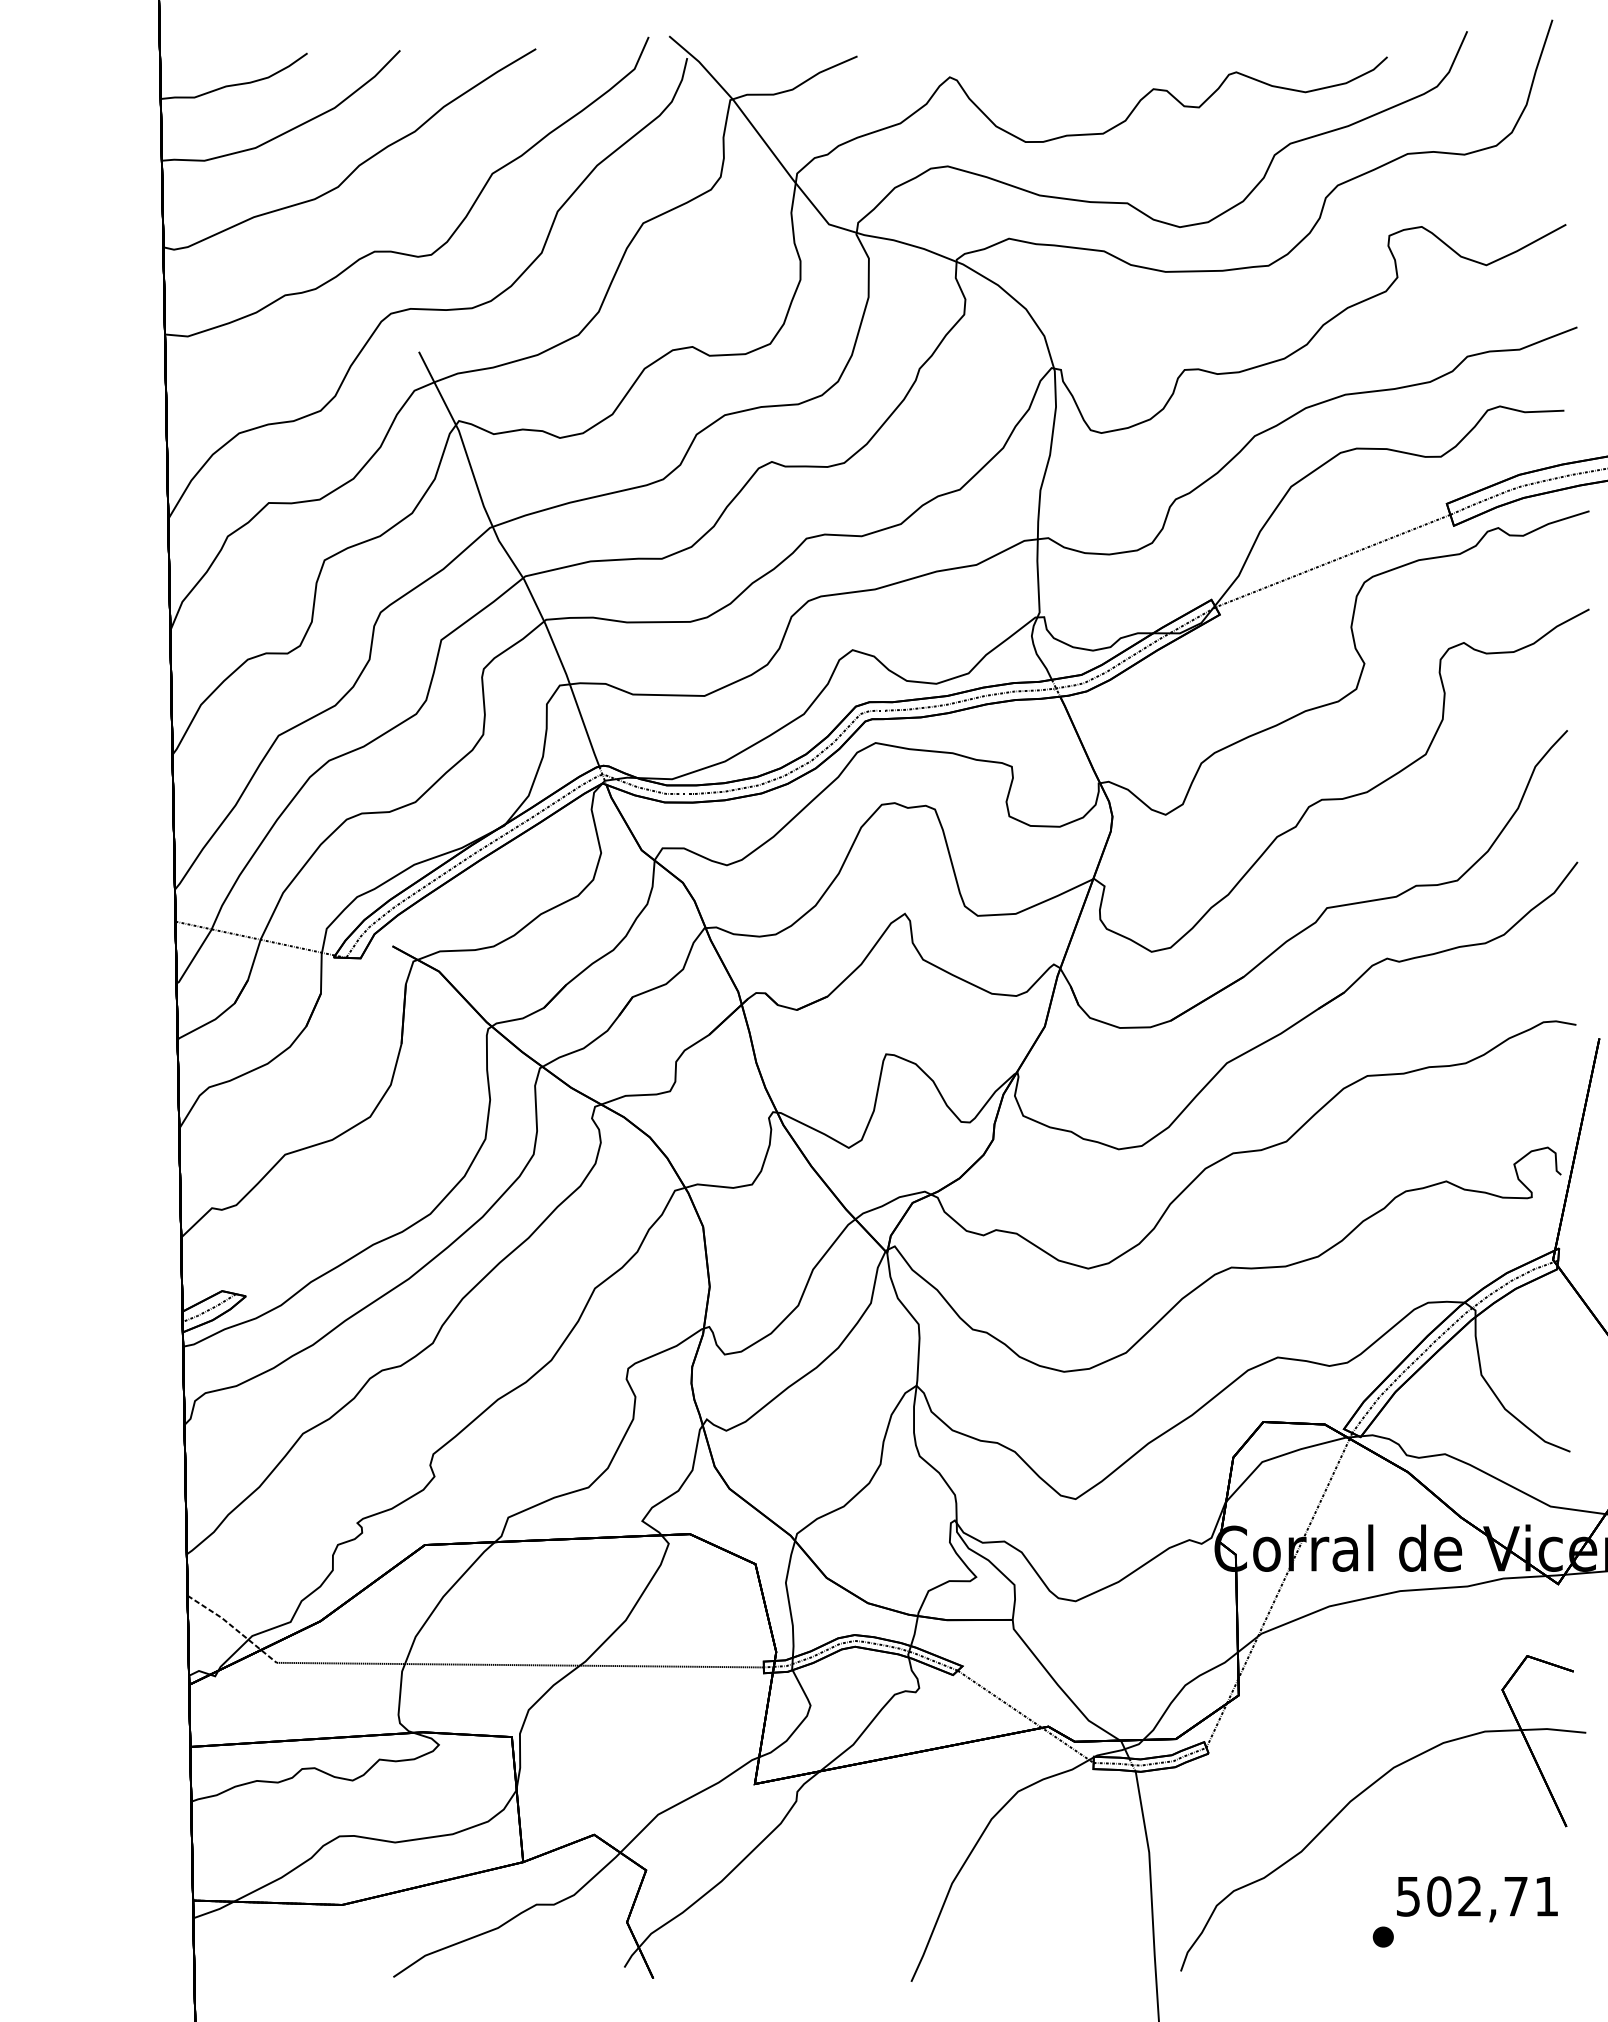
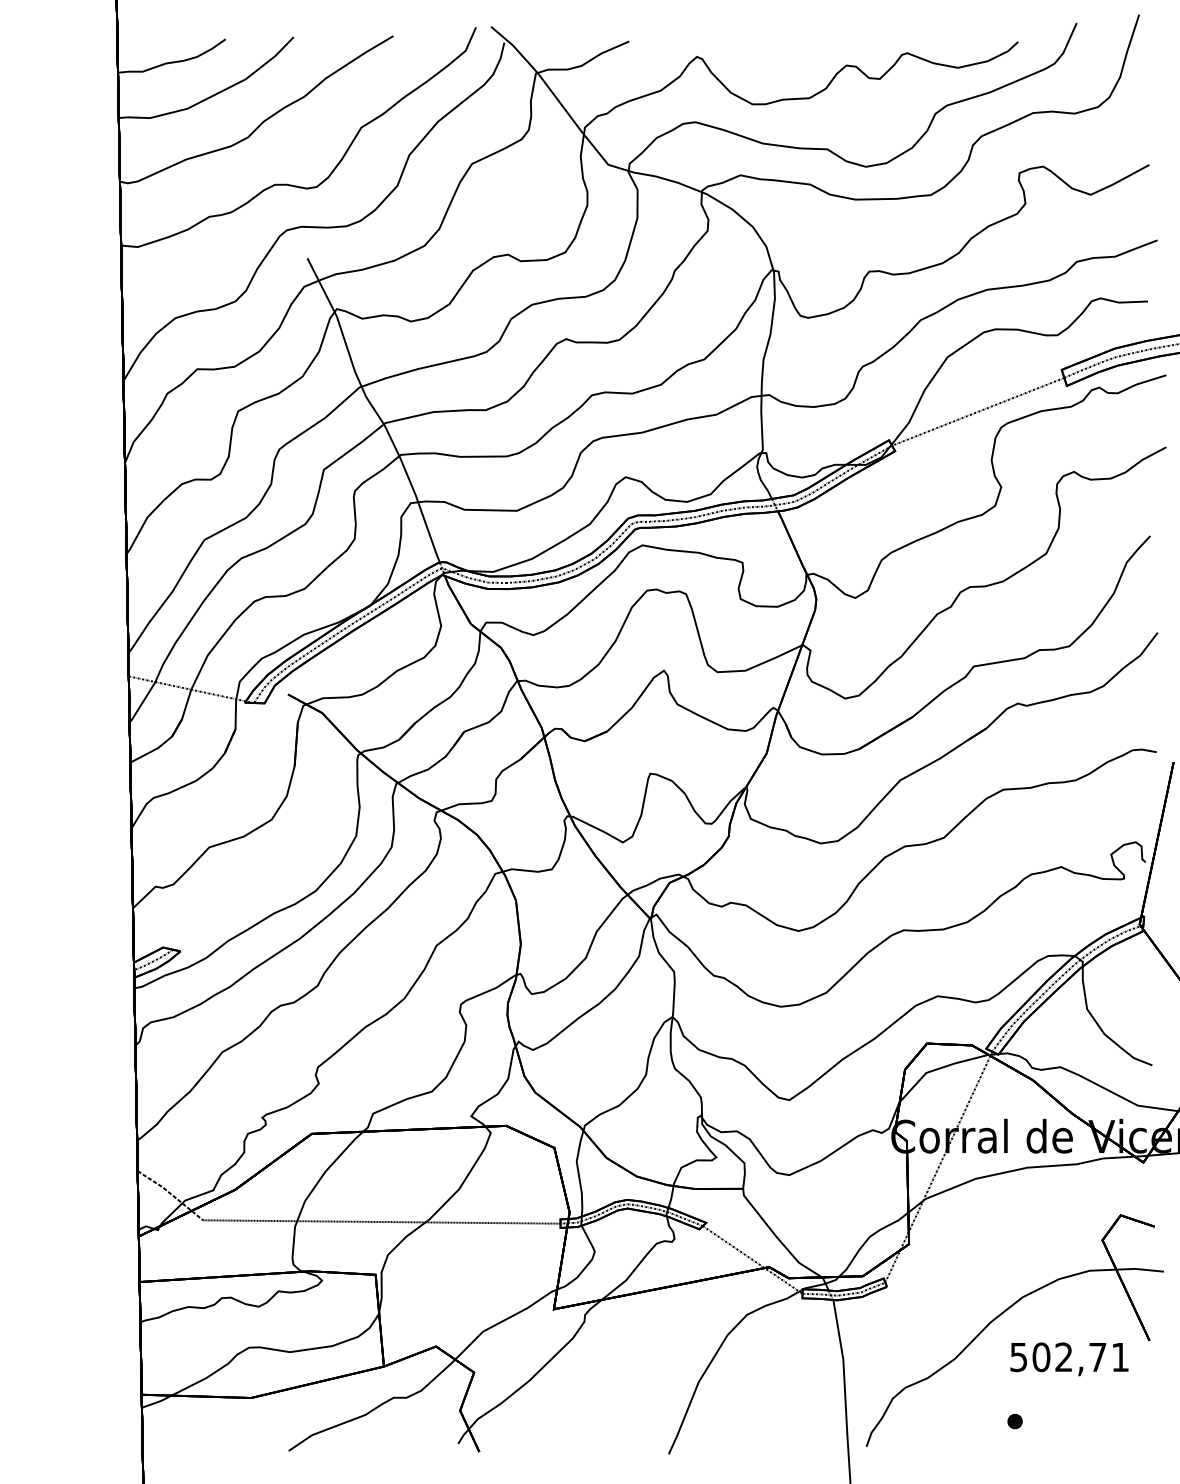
text: (1477, 1899) -> (1069, 1359), moved

